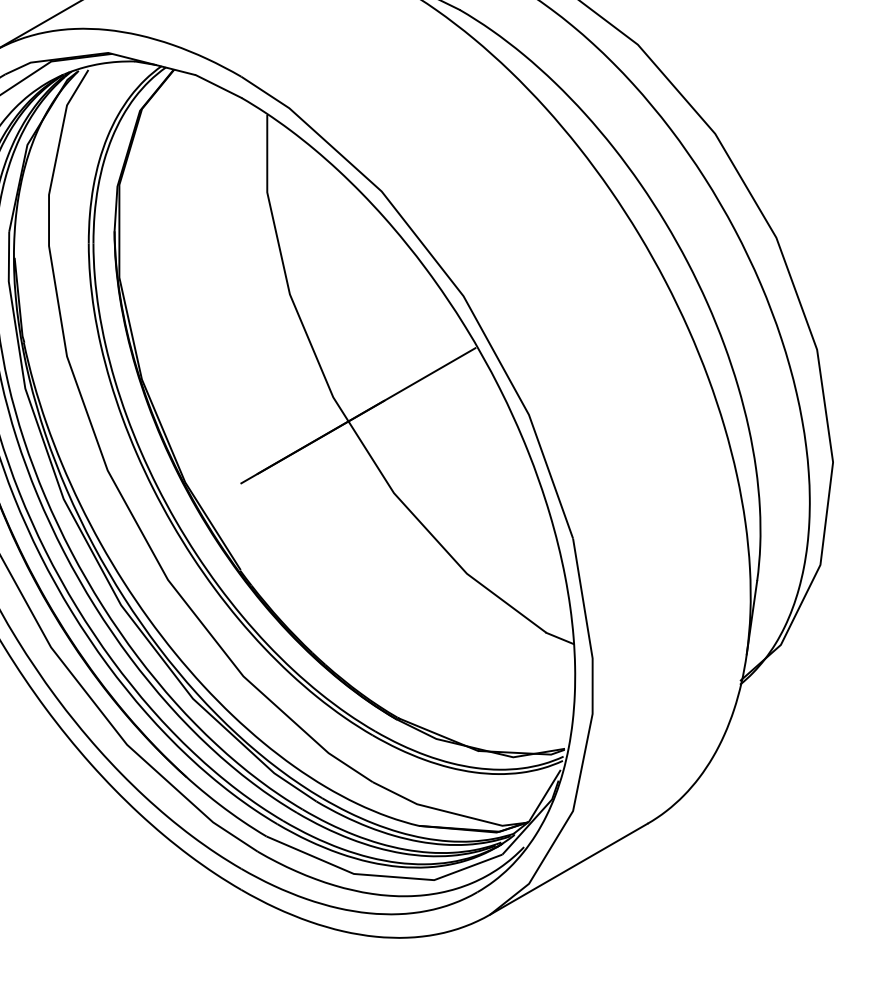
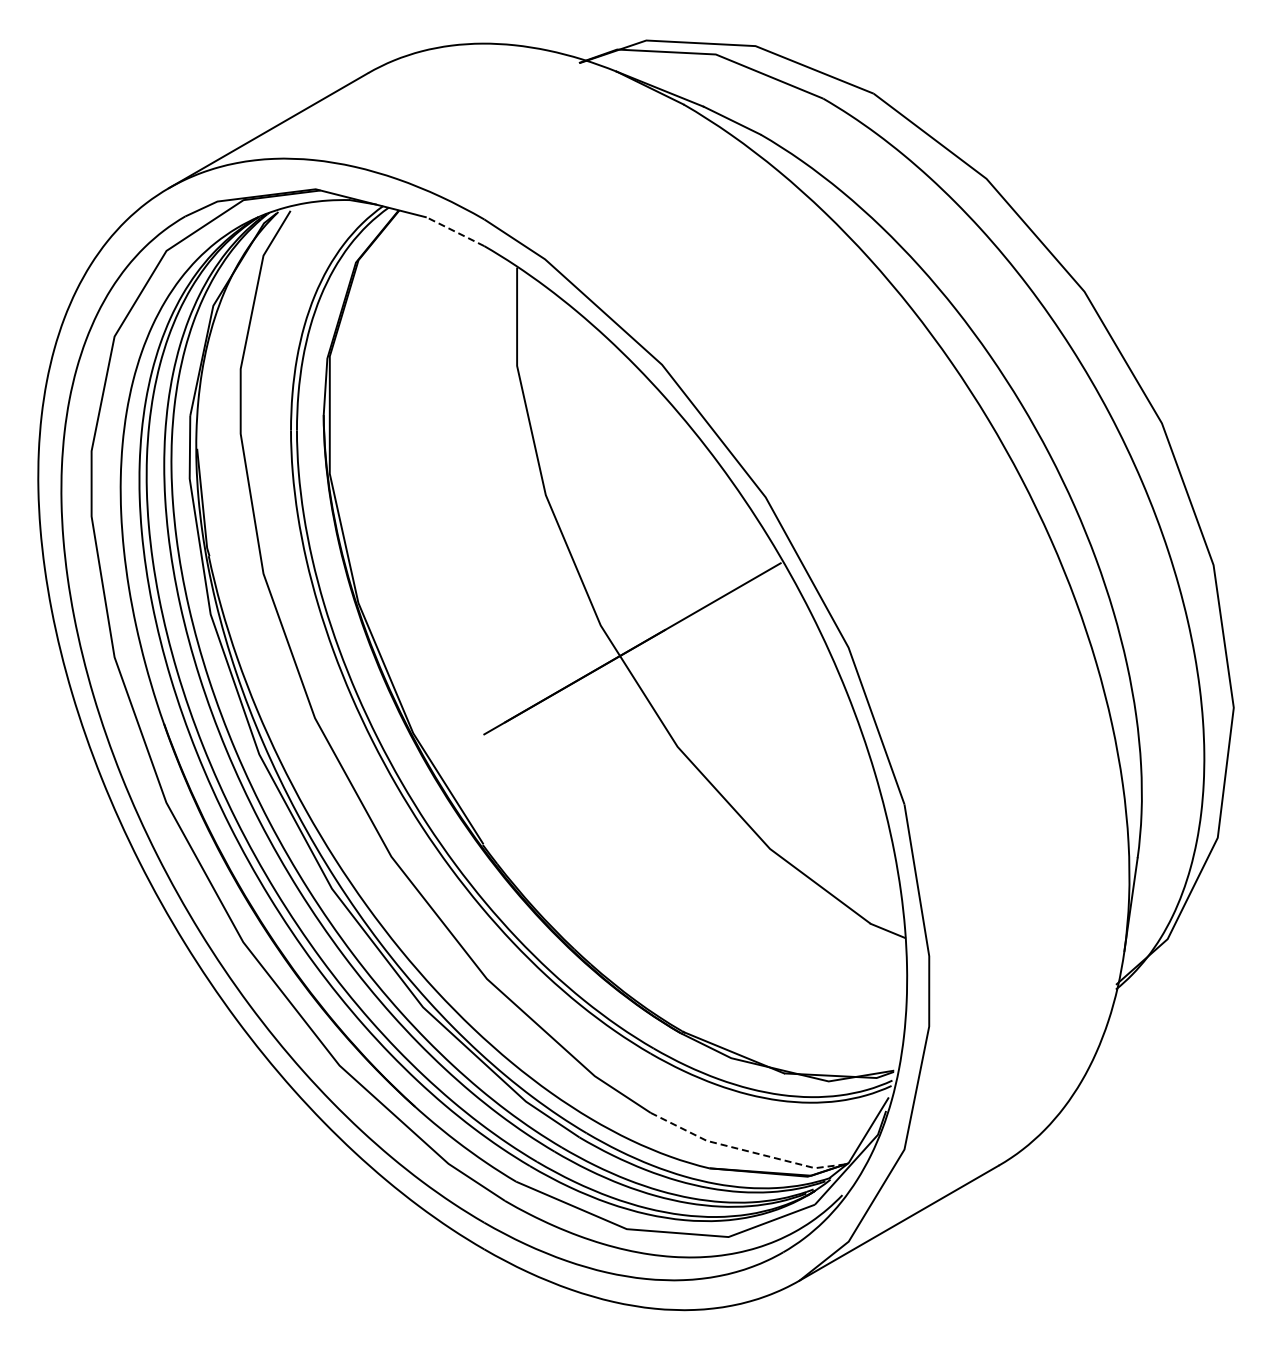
line: (218, 86) -> (455, 231), solid -> dashed
line: (447, 811) -> (745, 1150), solid -> dashed

